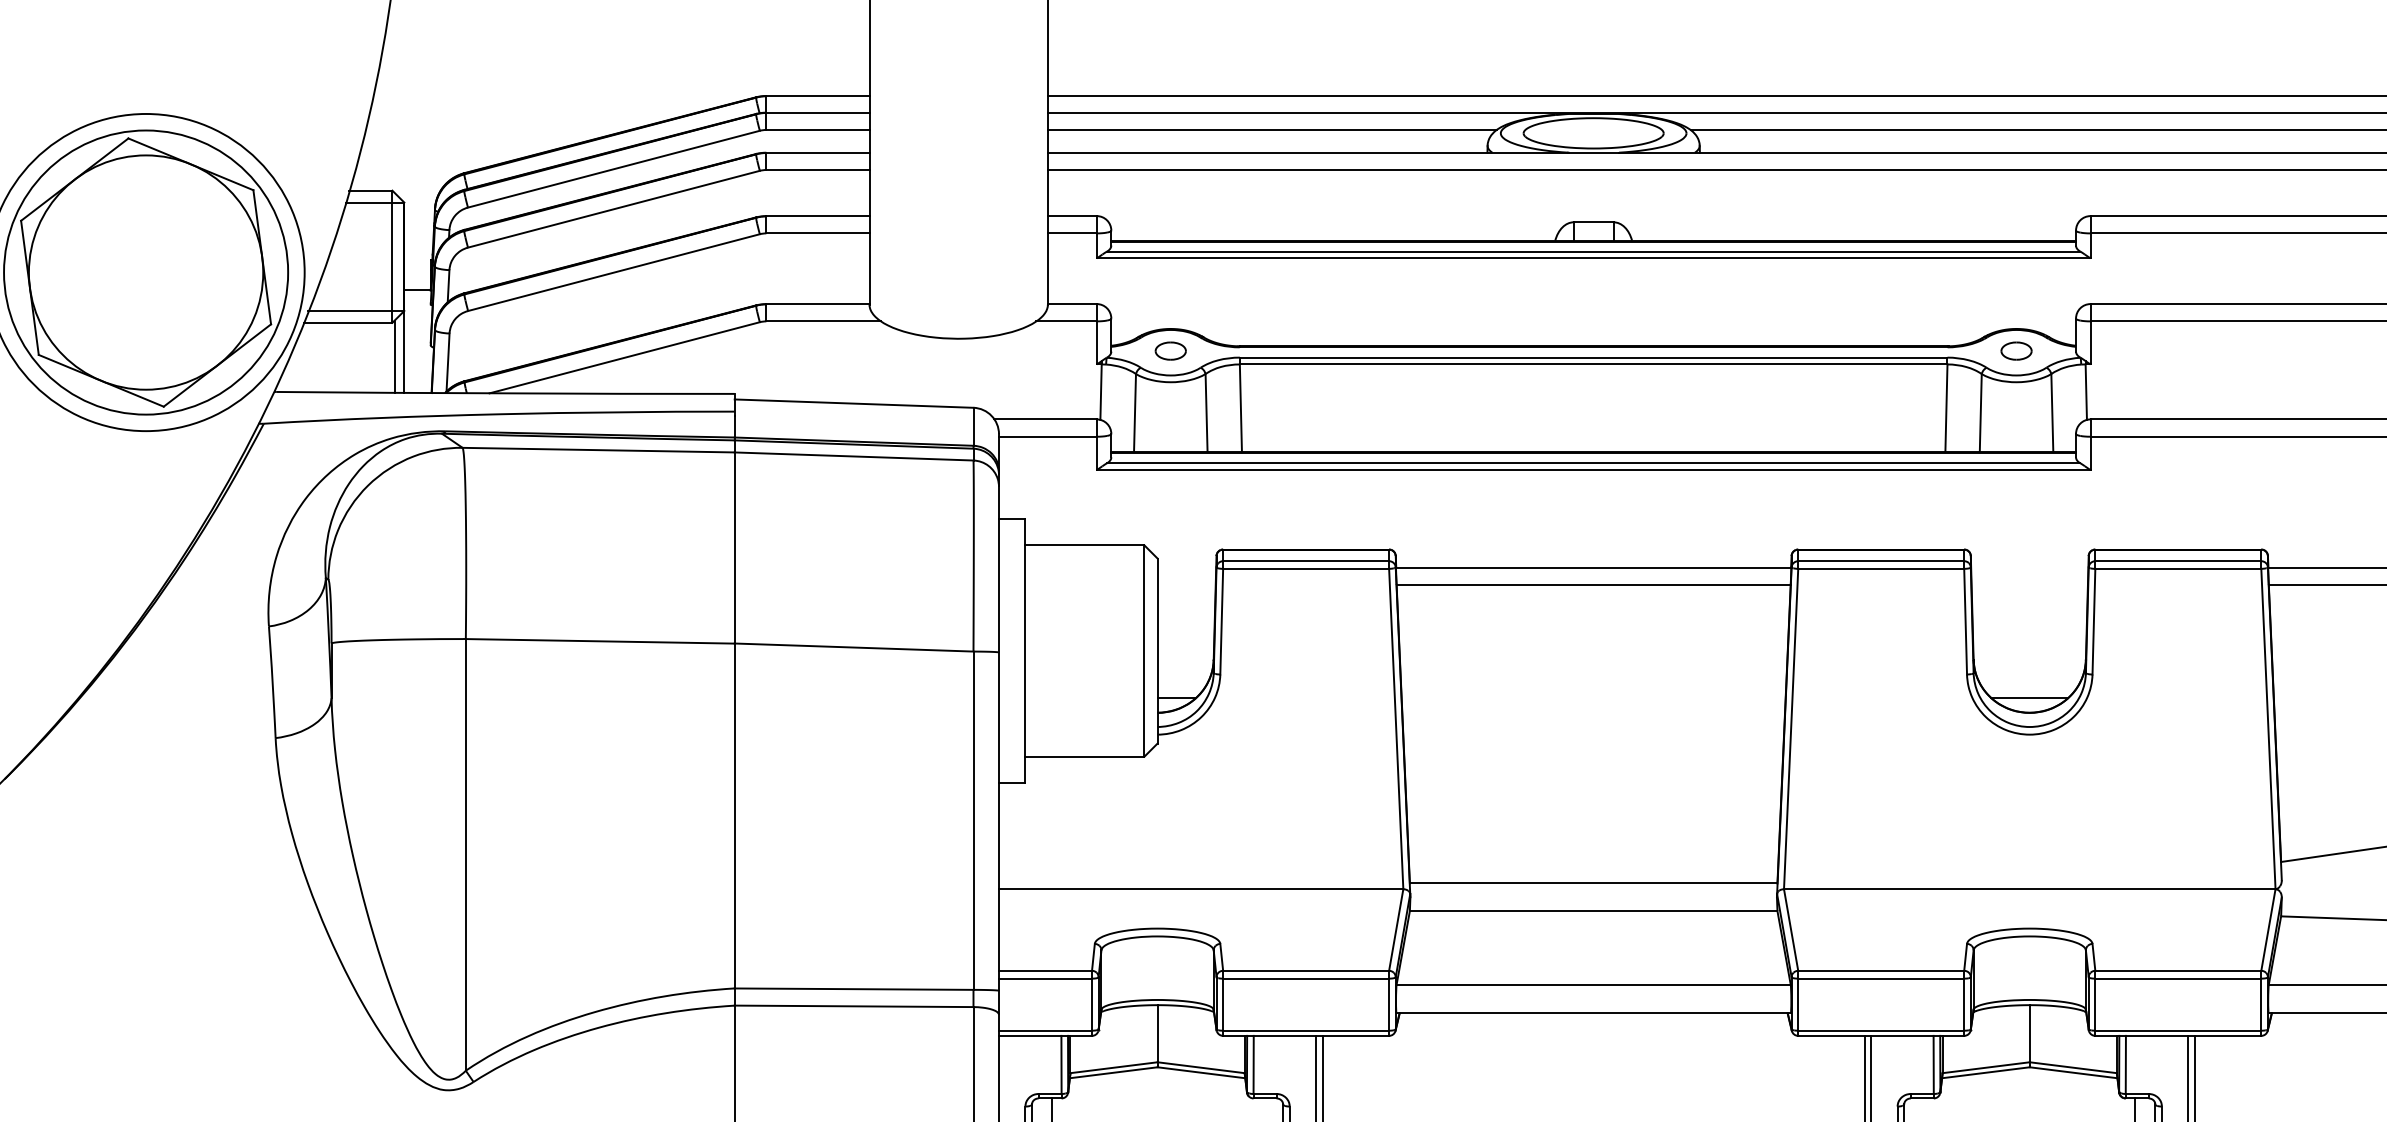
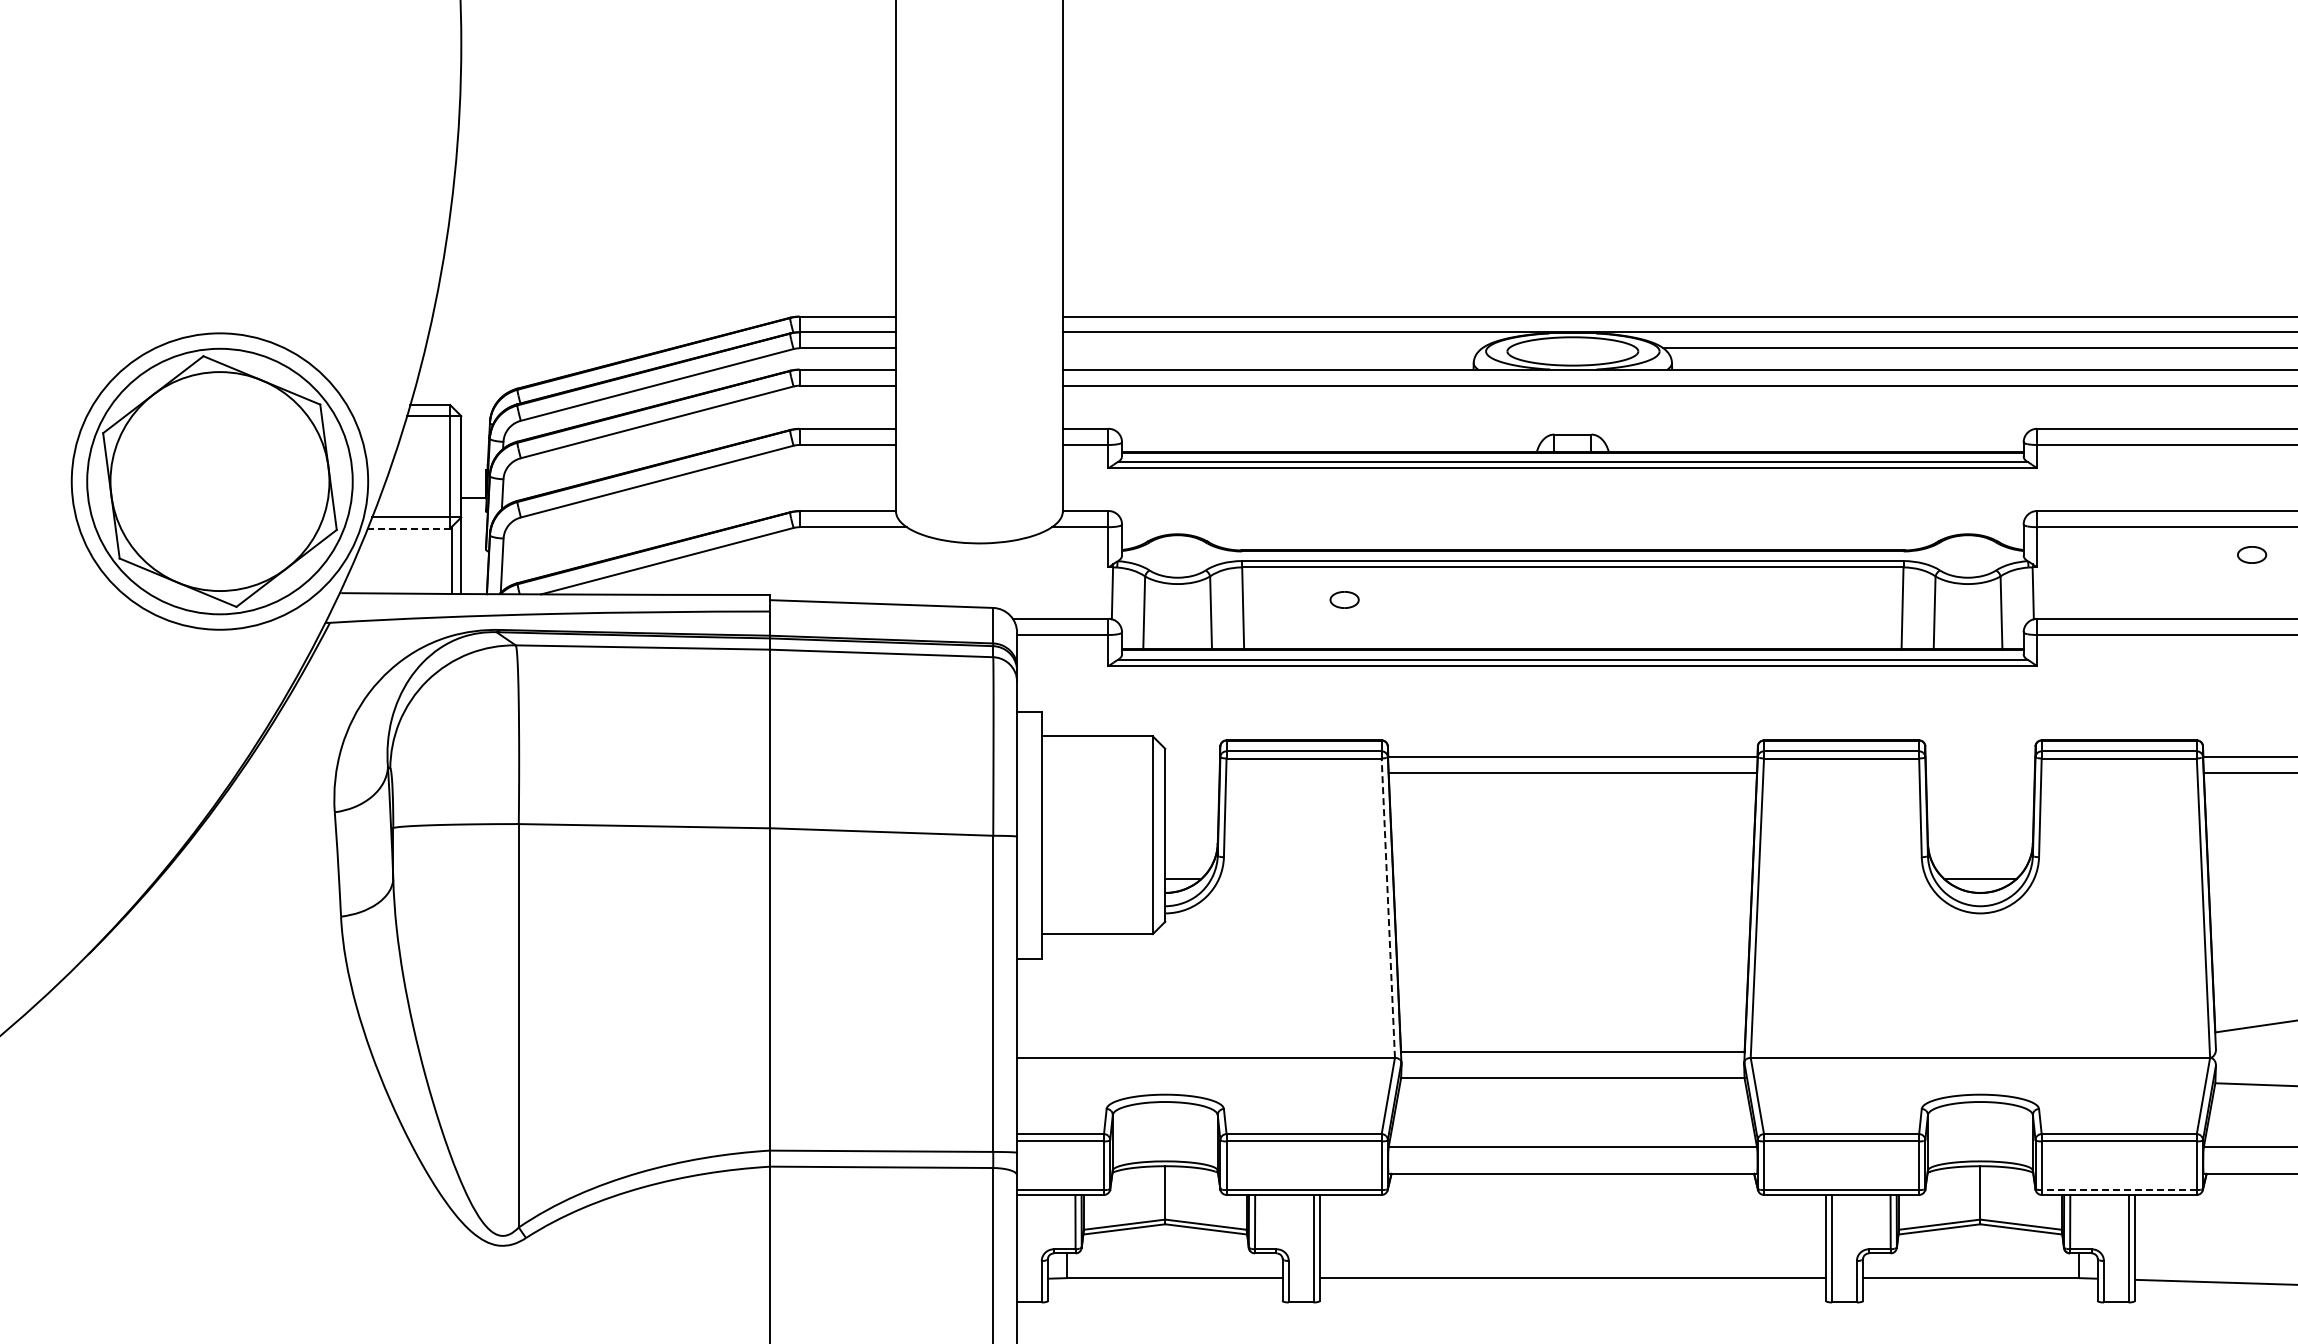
line: (1272, 130) -> (1272, 348), removed
line: (348, 322) -> (409, 528), solid -> dashed
part: (1170, 350) -> (1344, 599), moved
part: (2017, 350) -> (2252, 554), moved
line: (1396, 729) -> (1388, 908), solid -> dashed
line: (2178, 1031) -> (2119, 1190), solid -> dashed

